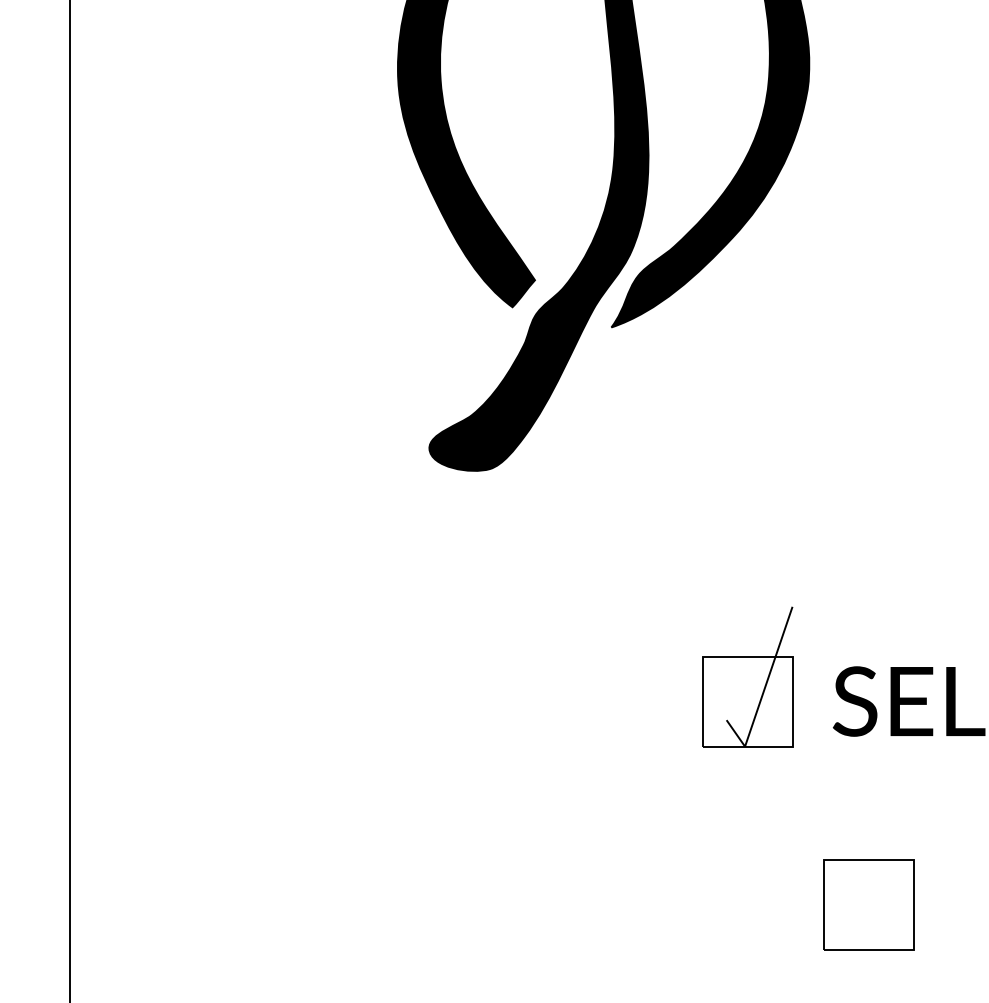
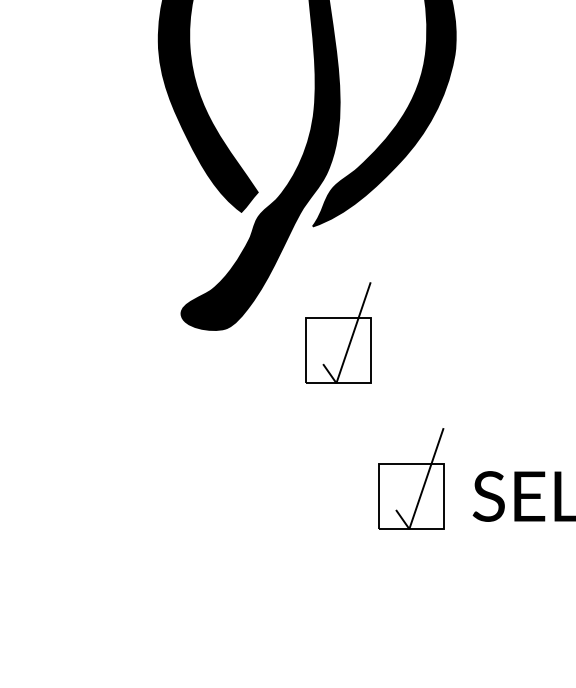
part: (646, 474) -> (338, 332), added
part: (868, 904) -> (498, 643), removed

